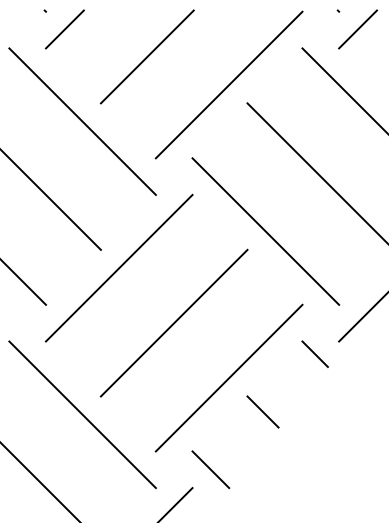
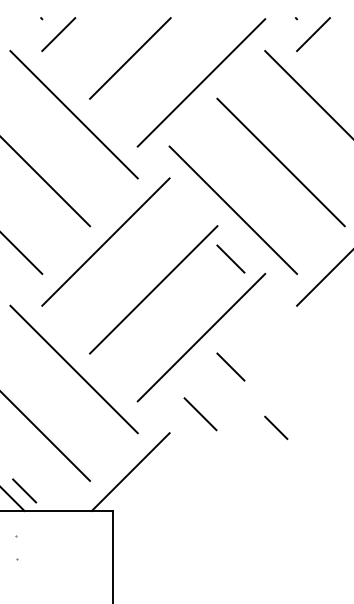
line: (262, 287) -> (230, 258), added
line: (315, 353) -> (276, 427), moved
line: (210, 470) -> (200, 414), moved

